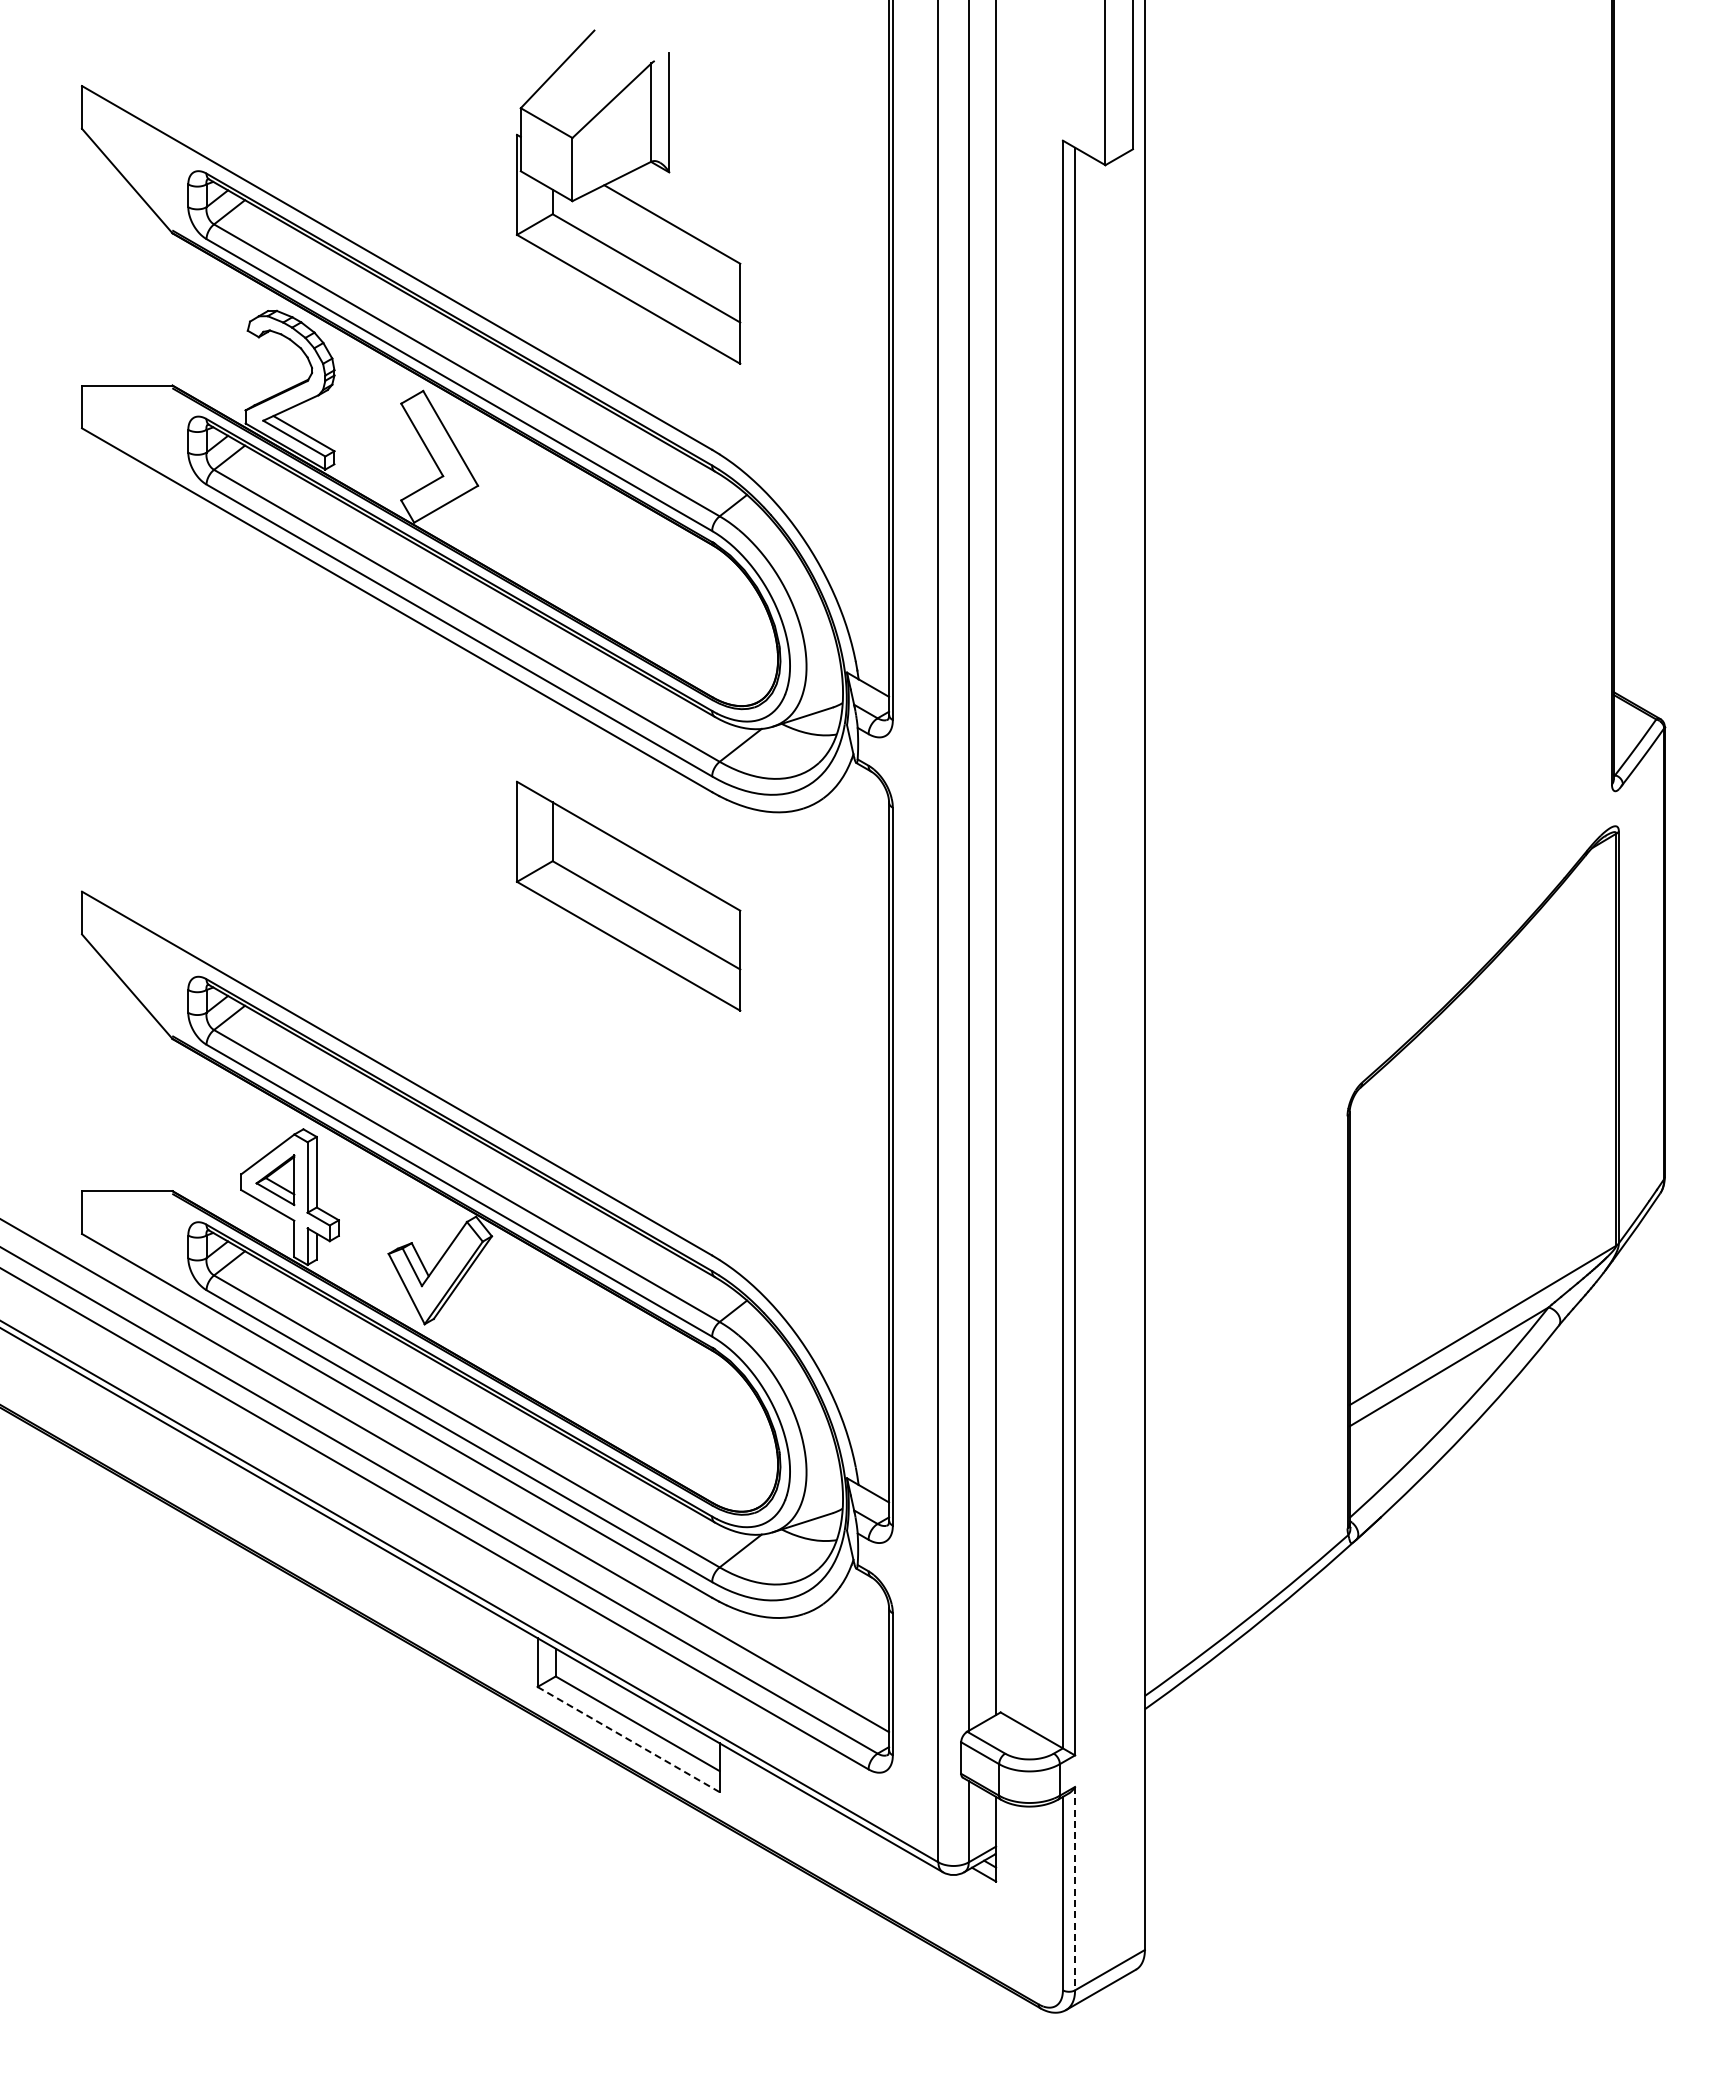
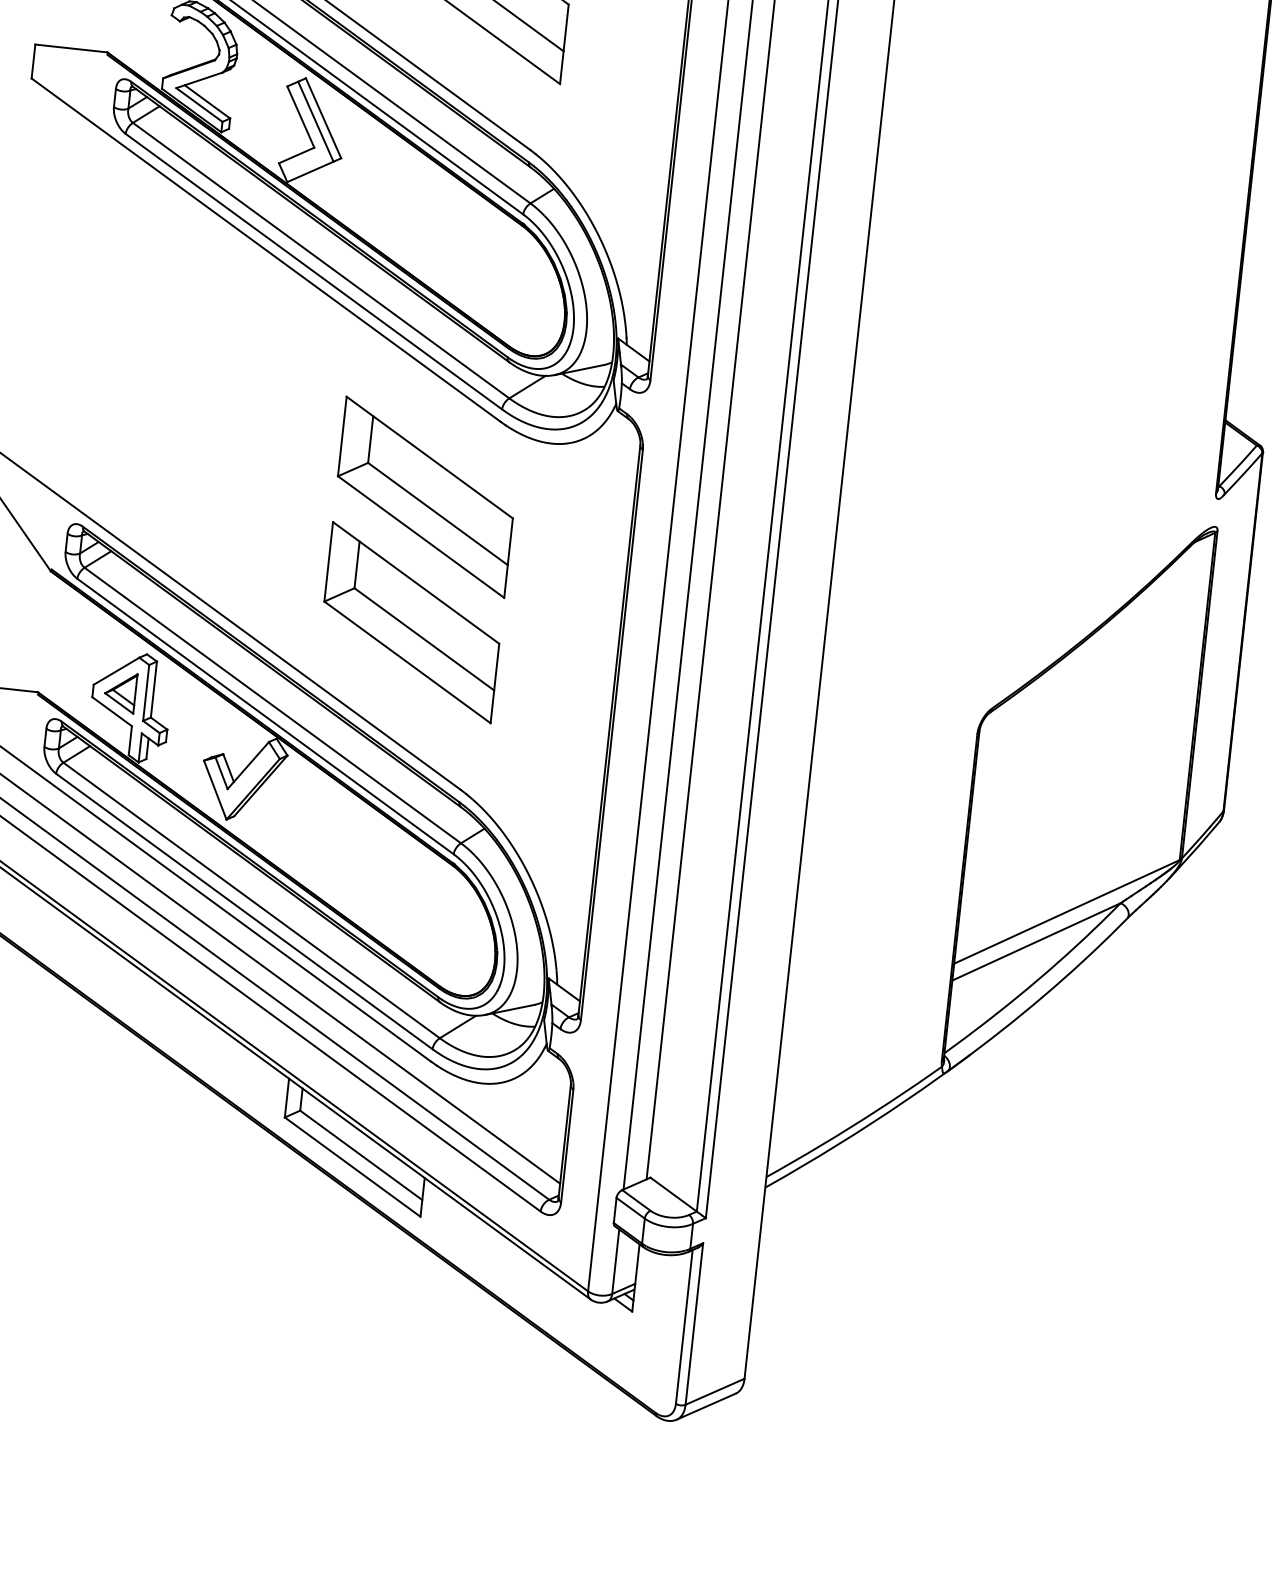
line: (441, 443) -> (315, 121), added
part: (628, 1053) -> (411, 622), added
line: (629, 1739) -> (353, 1167), dashed -> solid
line: (1075, 1888) -> (694, 1323), dashed -> solid

